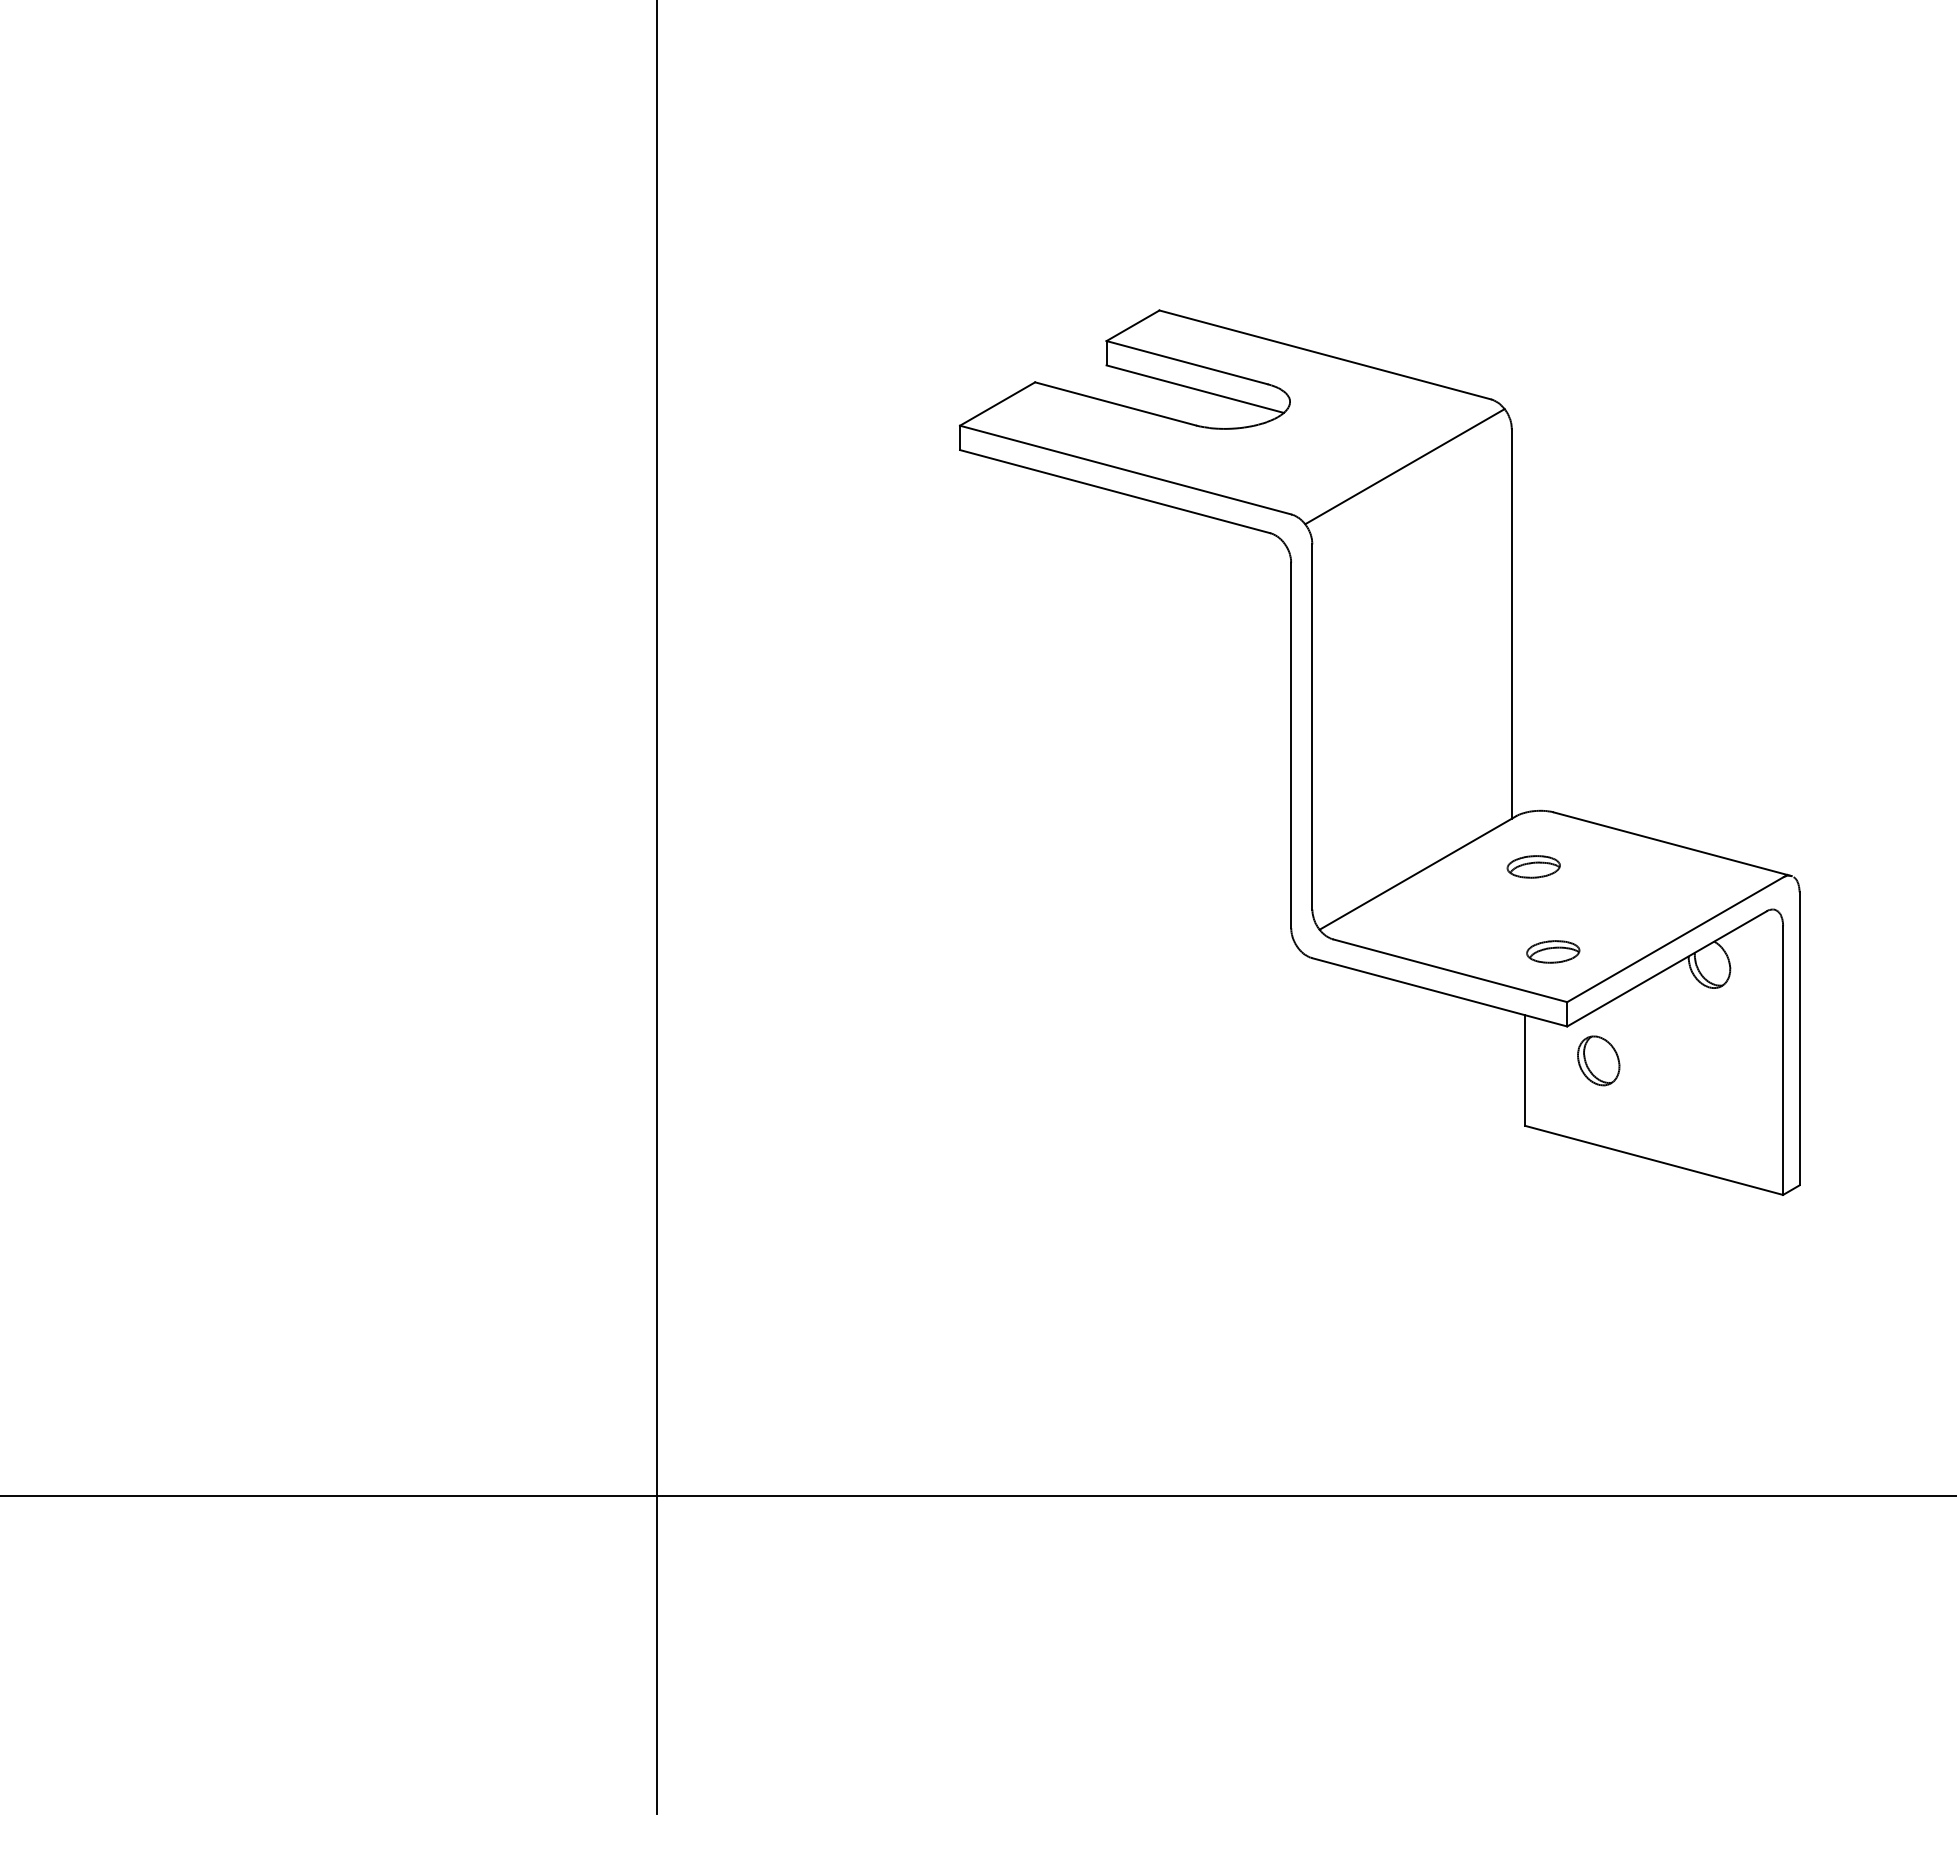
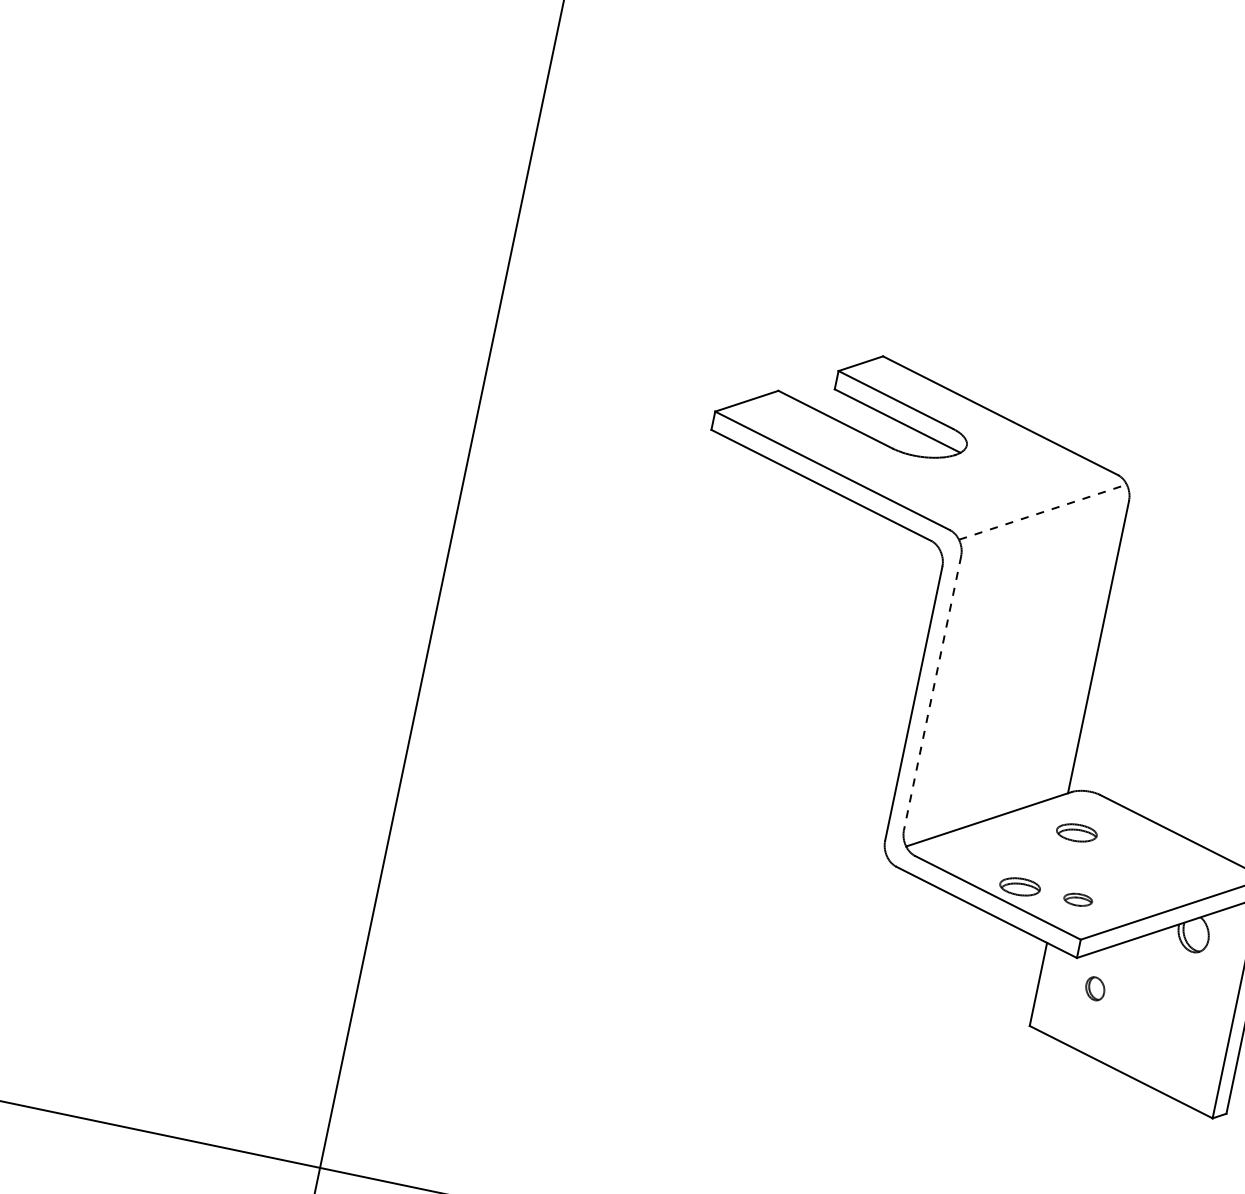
line: (1405, 466) -> (1043, 512), solid -> dashed
line: (1312, 727) -> (932, 693), solid -> dashed
part: (1475, 950) -> (1020, 886), added
part: (1553, 951) -> (1078, 899), size x0.7
part: (1598, 1060) -> (1095, 988), size x0.6

